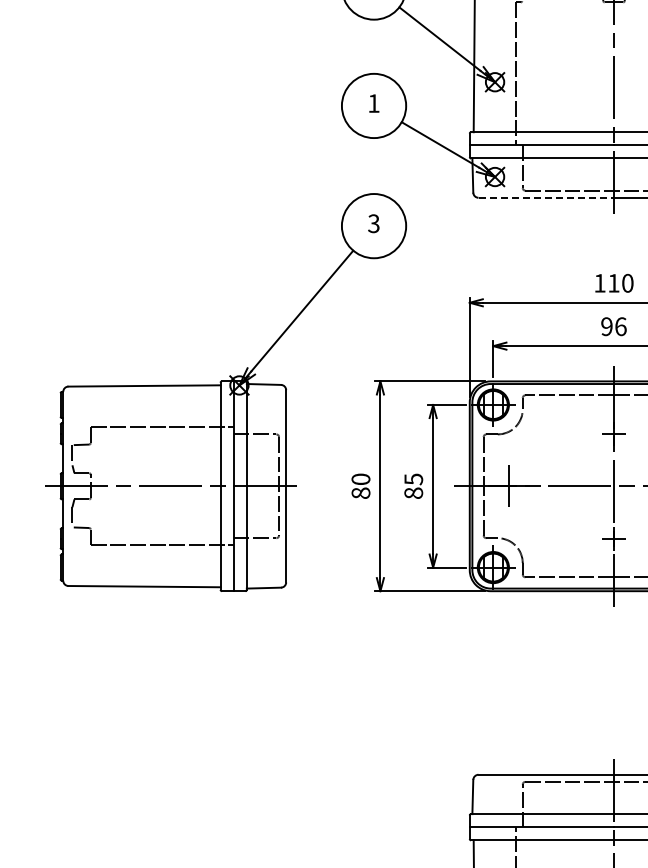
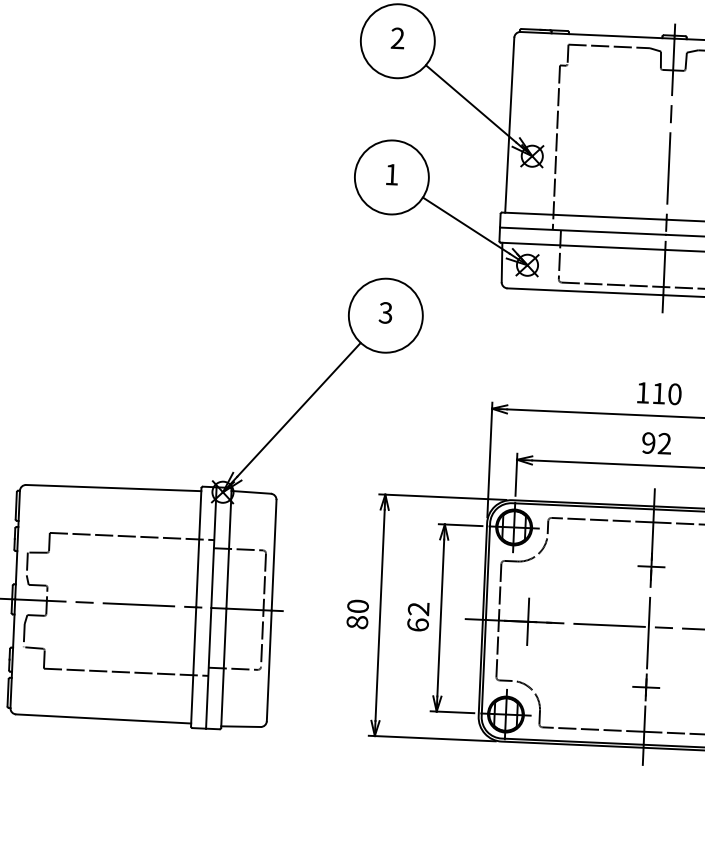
line: (546, 197) -> (585, 291), dashed -> solid
text: (620, 326) -> (664, 443), 96 -> 92
text: (413, 485) -> (418, 616), 85 -> 62

